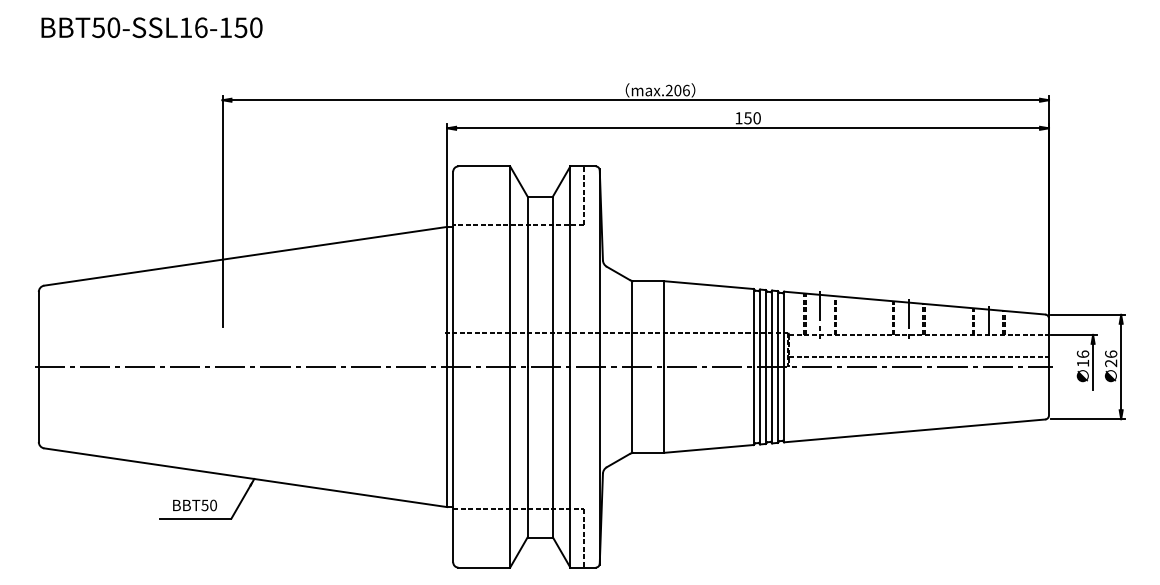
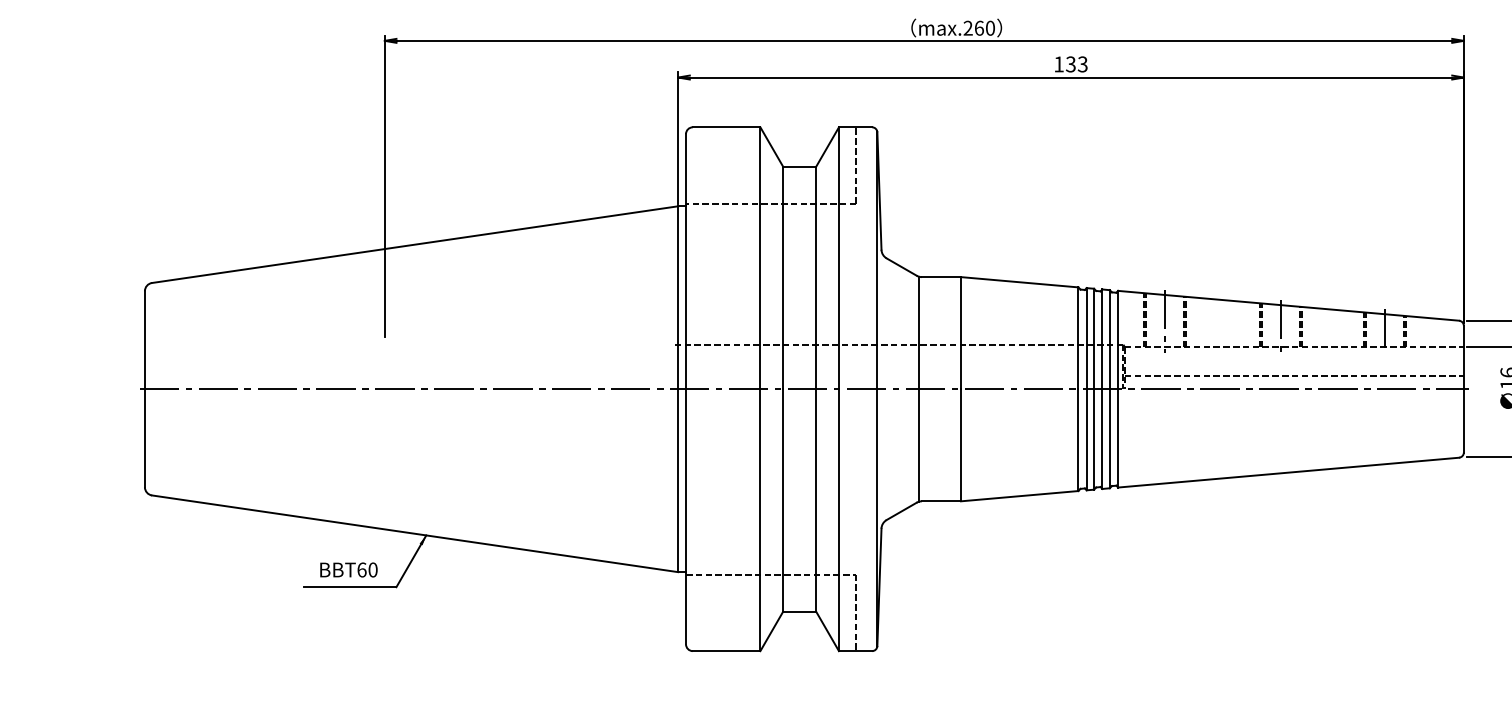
text: (681, 90) -> (984, 28), max.206 -> max.260
text: (752, 118) -> (1076, 64), 150 -> 133
text: (204, 505) -> (361, 570), BBT50 -> BBT60

